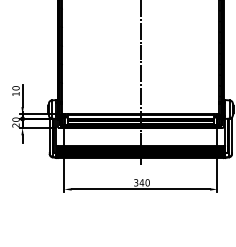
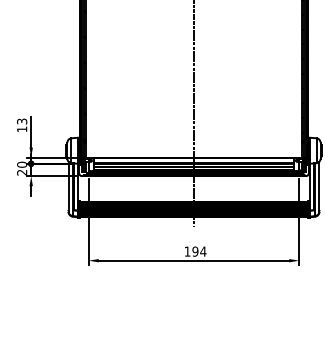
text: (16, 88) -> (22, 121), 10 -> 13
text: (141, 182) -> (195, 251), 340 -> 194

